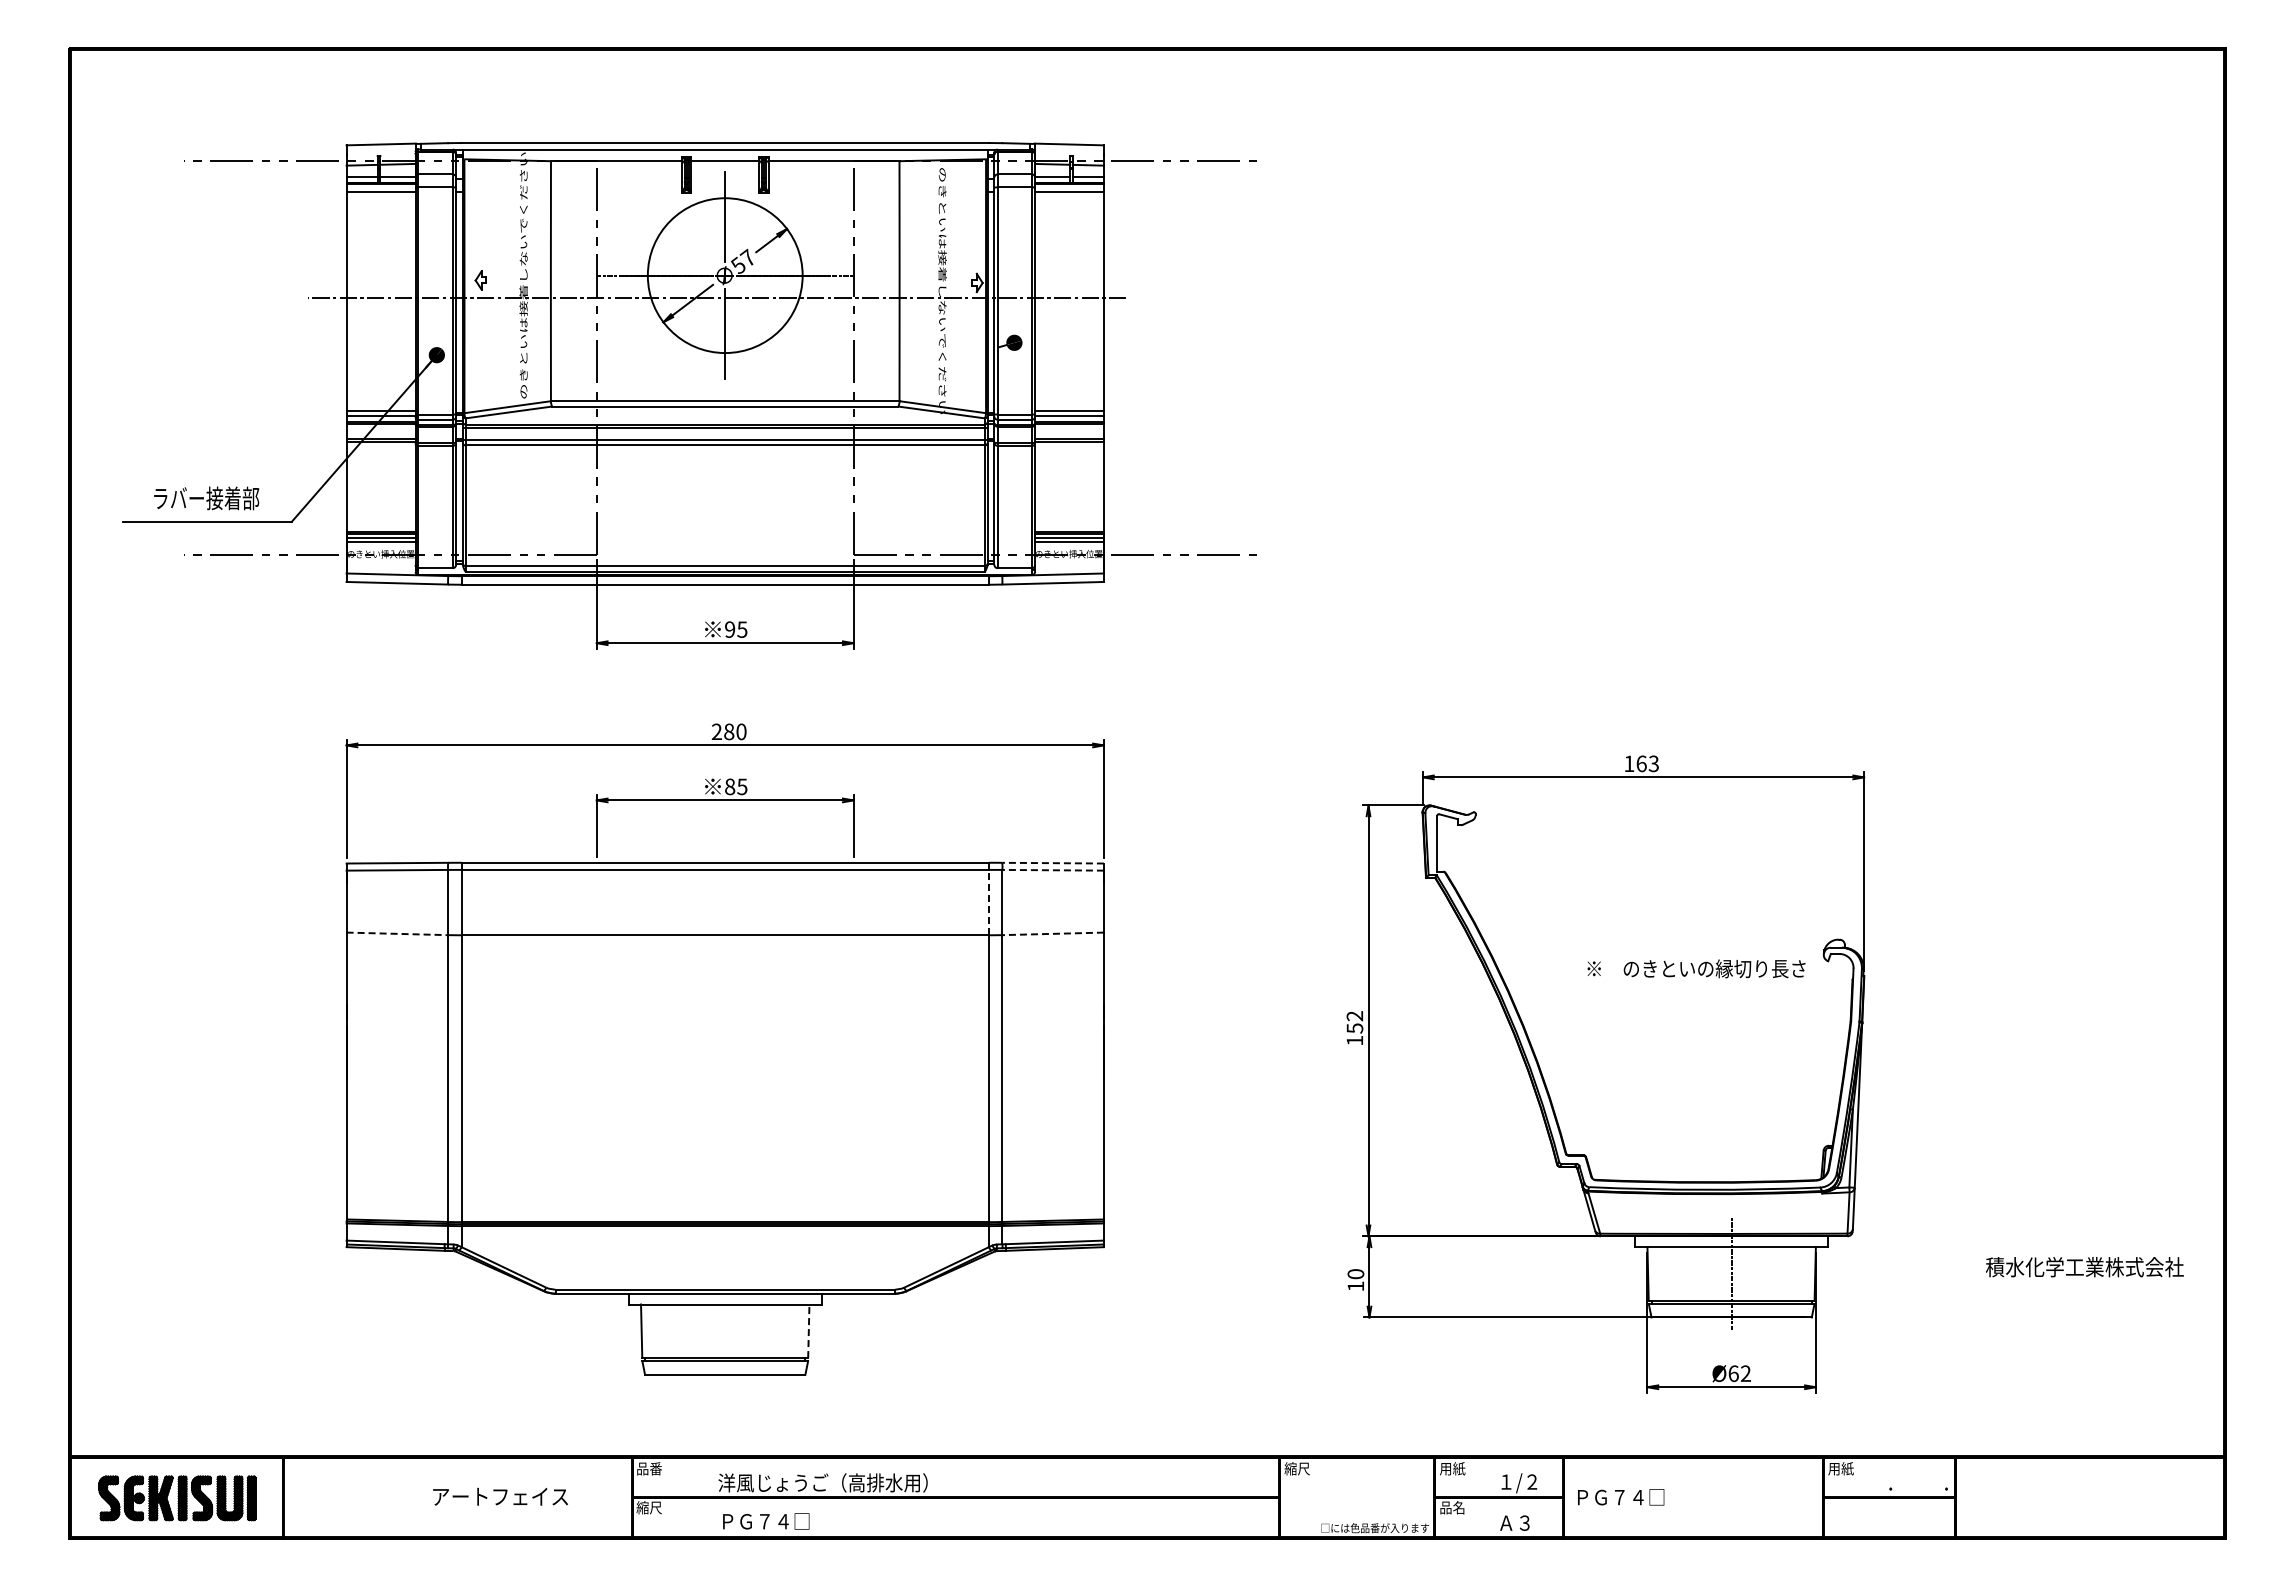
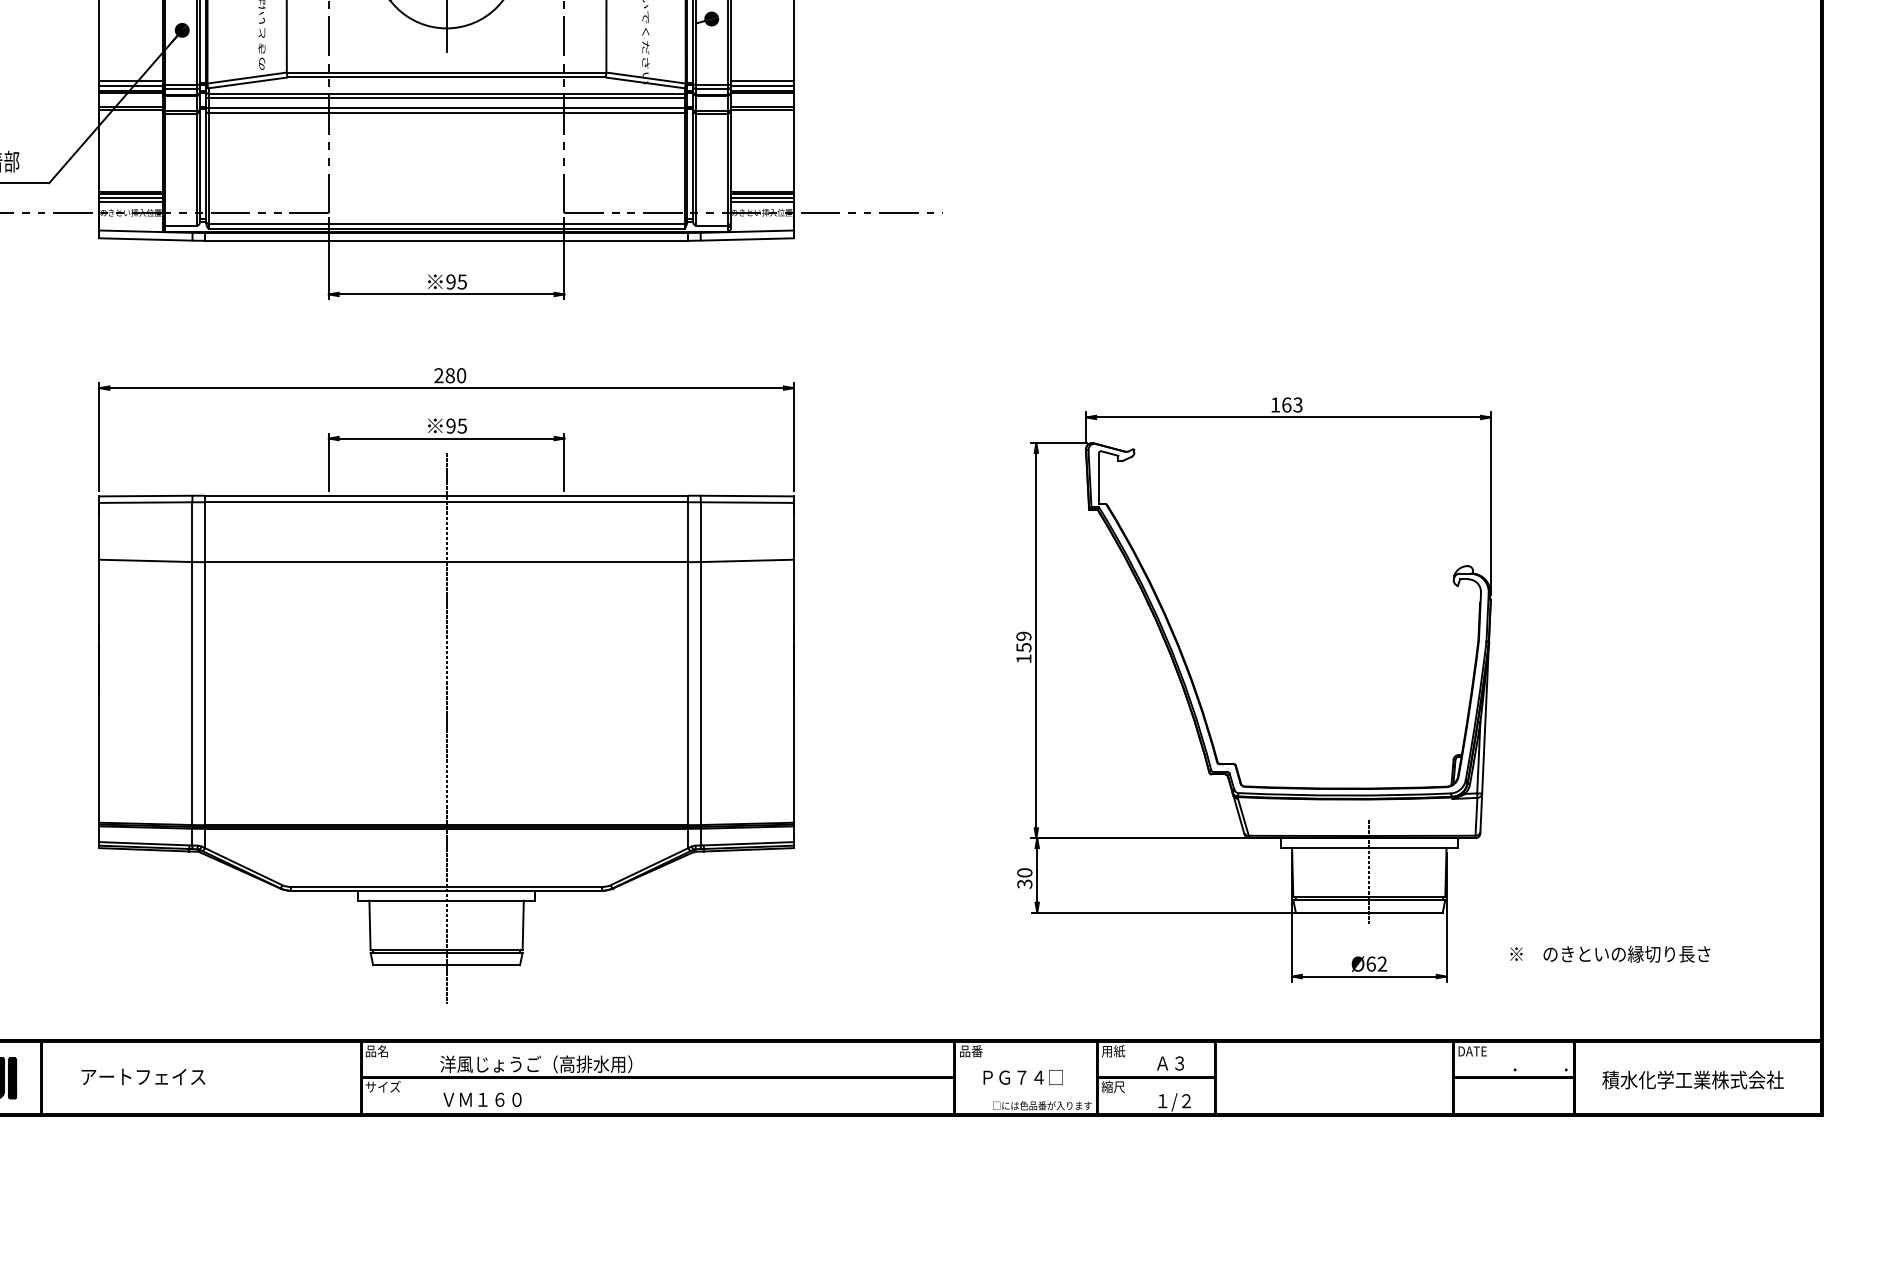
text: (730, 786) -> (451, 425), 85 -> 95
line: (1053, 863) -> (747, 496), dashed -> solid
line: (1053, 870) -> (747, 502), dashed -> solid
line: (988, 902) -> (687, 532), dashed -> solid
line: (397, 933) -> (146, 560), dashed -> solid
line: (1053, 933) -> (747, 560), dashed -> solid
text: (1696, 968) -> (1610, 953), moved
text: (1355, 1016) -> (1024, 636), 152 -> 159
line: (725, 1116) -> (446, 728), added
text: (2084, 1267) -> (1692, 1080), moved
text: (1355, 1286) -> (1024, 884), 10 -> 30
line: (808, 1331) -> (522, 925), dashed -> solid
text: (655, 1468) -> (382, 1051), 品番 -> 品名
text: (1296, 1468) -> (970, 1051), 縮尺 -> 品番
text: (1843, 1468) -> (1471, 1051), 用紙 -> DATE
text: (1518, 1483) -> (1173, 1064), １/２ -> Ａ３
text: (500, 1496) -> (143, 1076), moved
text: (1621, 1497) -> (1023, 1077), moved
text: (655, 1507) -> (382, 1086), 縮尺 -> サイズ
text: (1451, 1507) -> (1112, 1086), 品名 -> 縮尺
text: (765, 1521) -> (483, 1099), ＰＧ７４□ -> ＶＭ１６０
text: (1518, 1524) -> (1173, 1102), Ａ３ -> １/２

